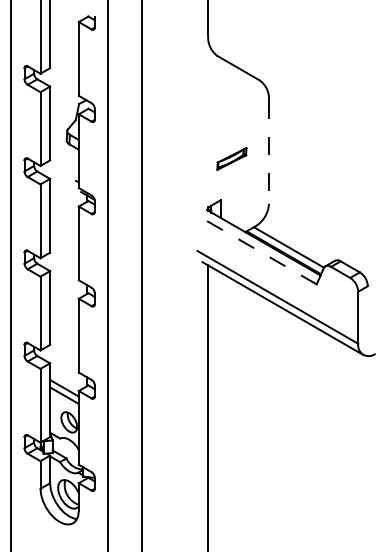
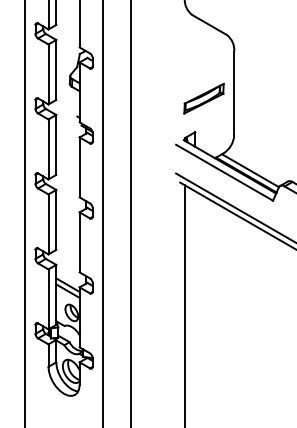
line: (268, 152) -> (233, 93), dashed -> solid
part: (231, 158) -> (203, 98), size x1.67
line: (257, 249) -> (224, 172), dashed -> solid

